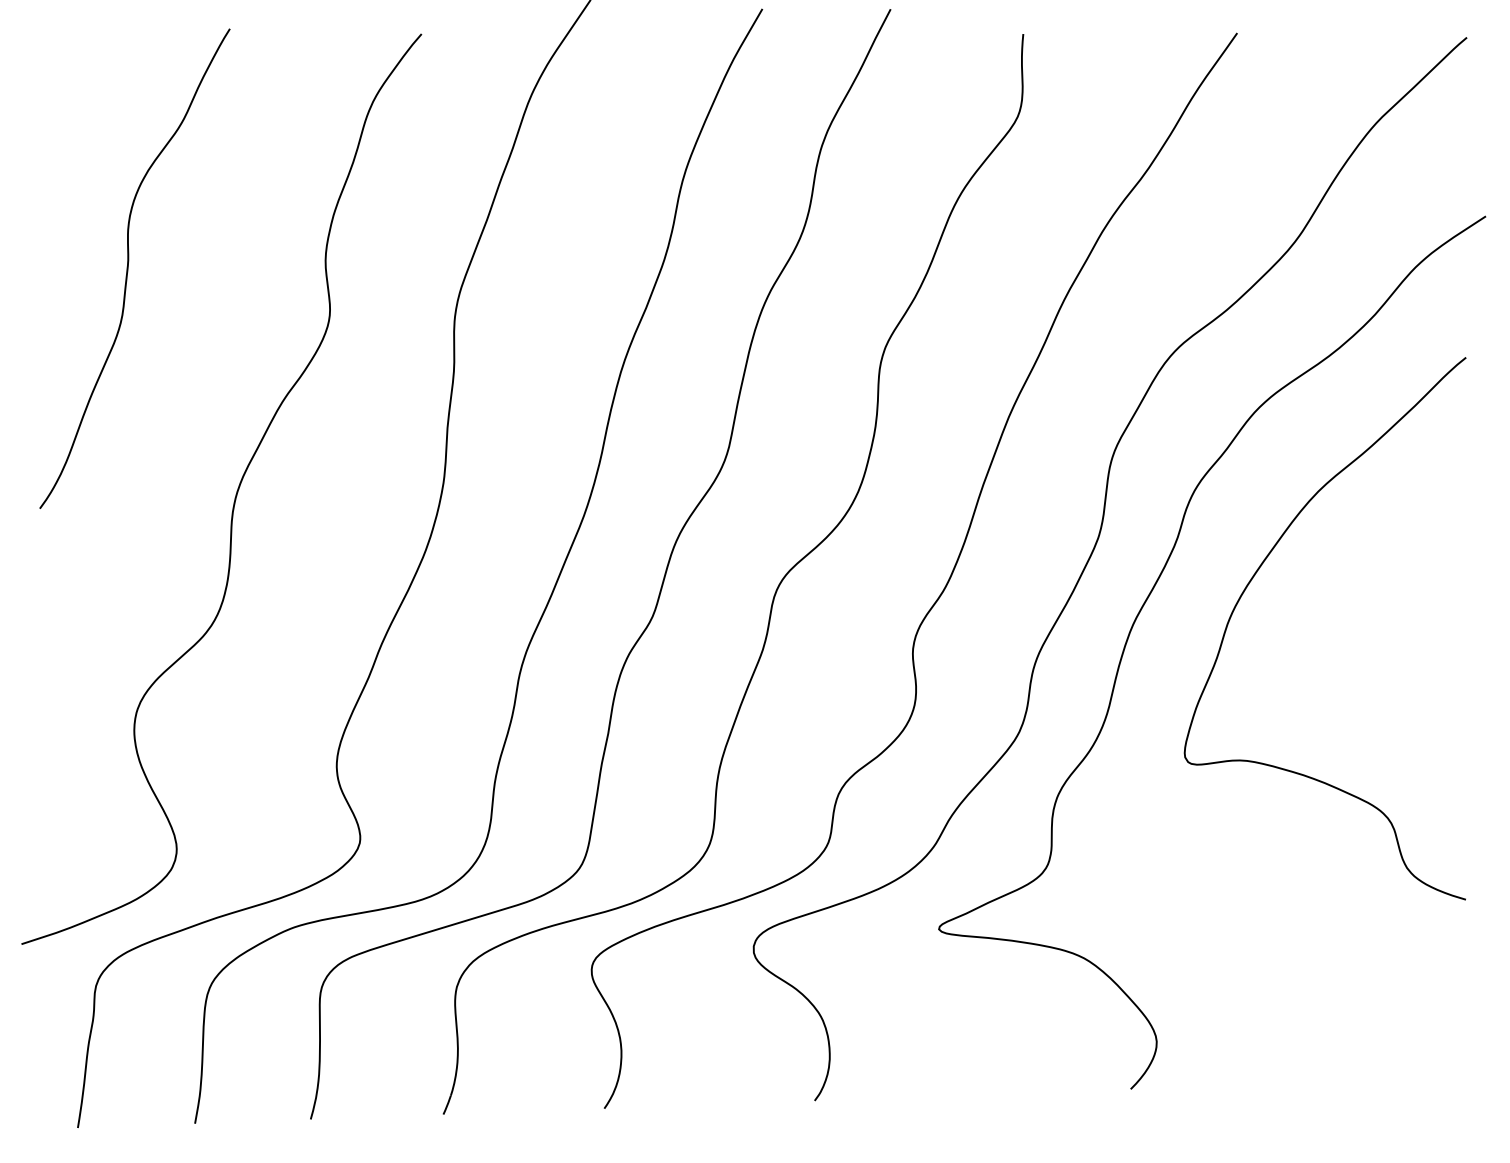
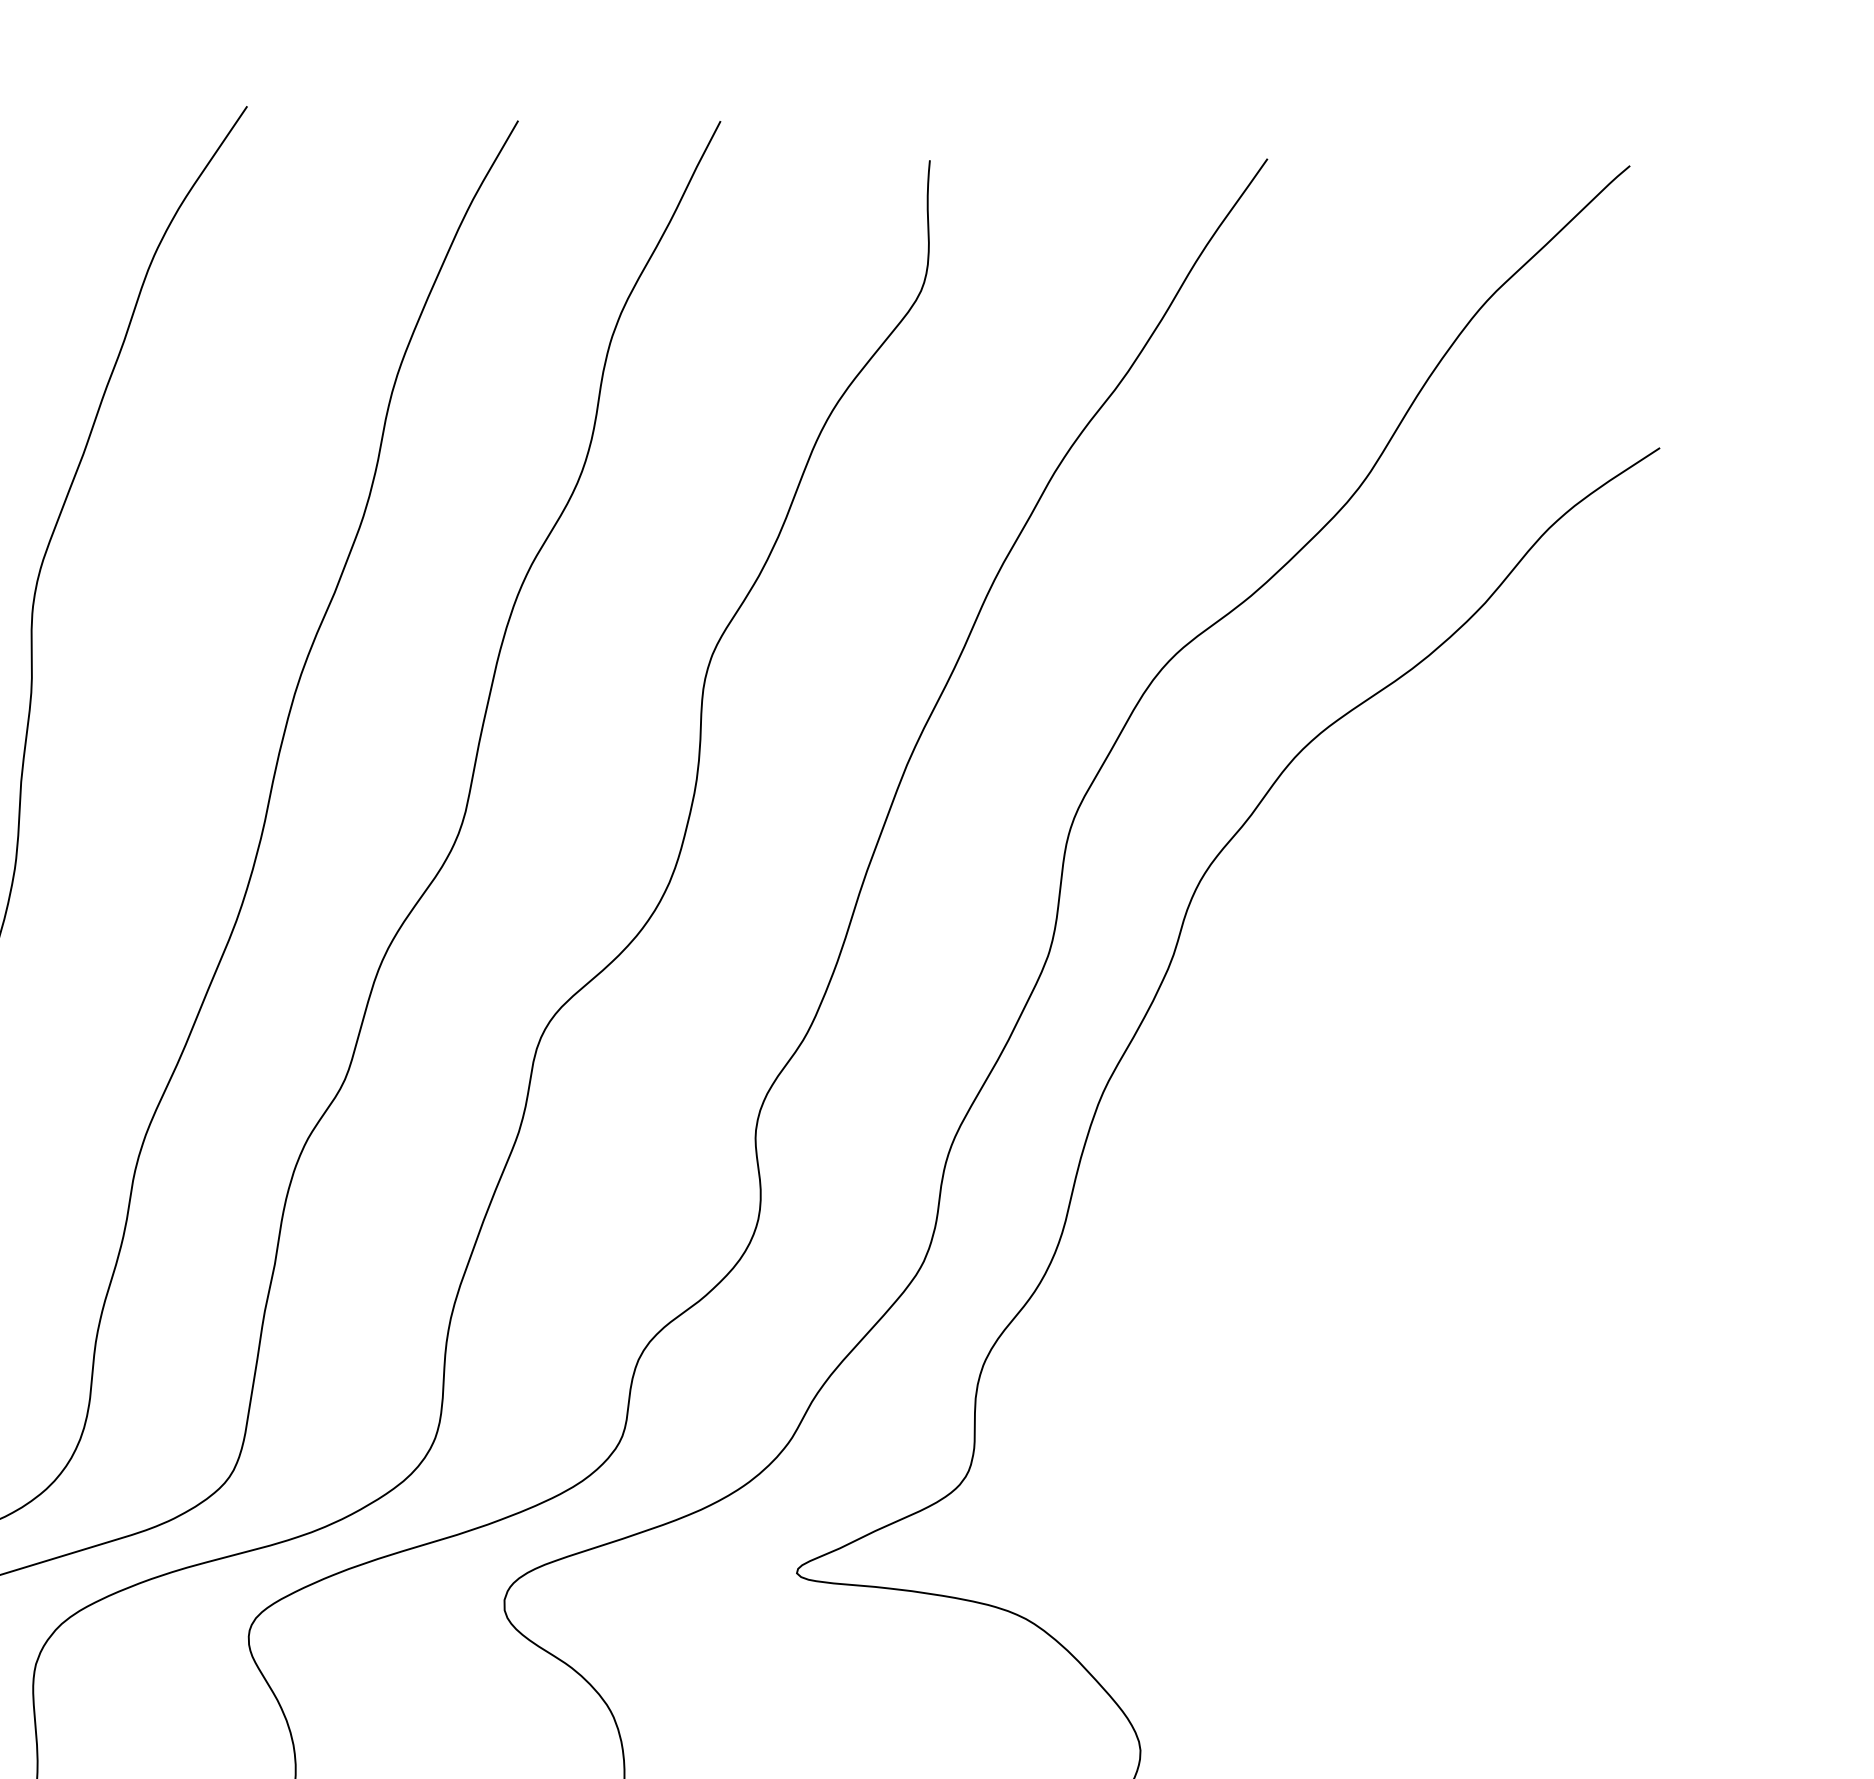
curve: (1251, 581) -> (1290, 1024), removed

